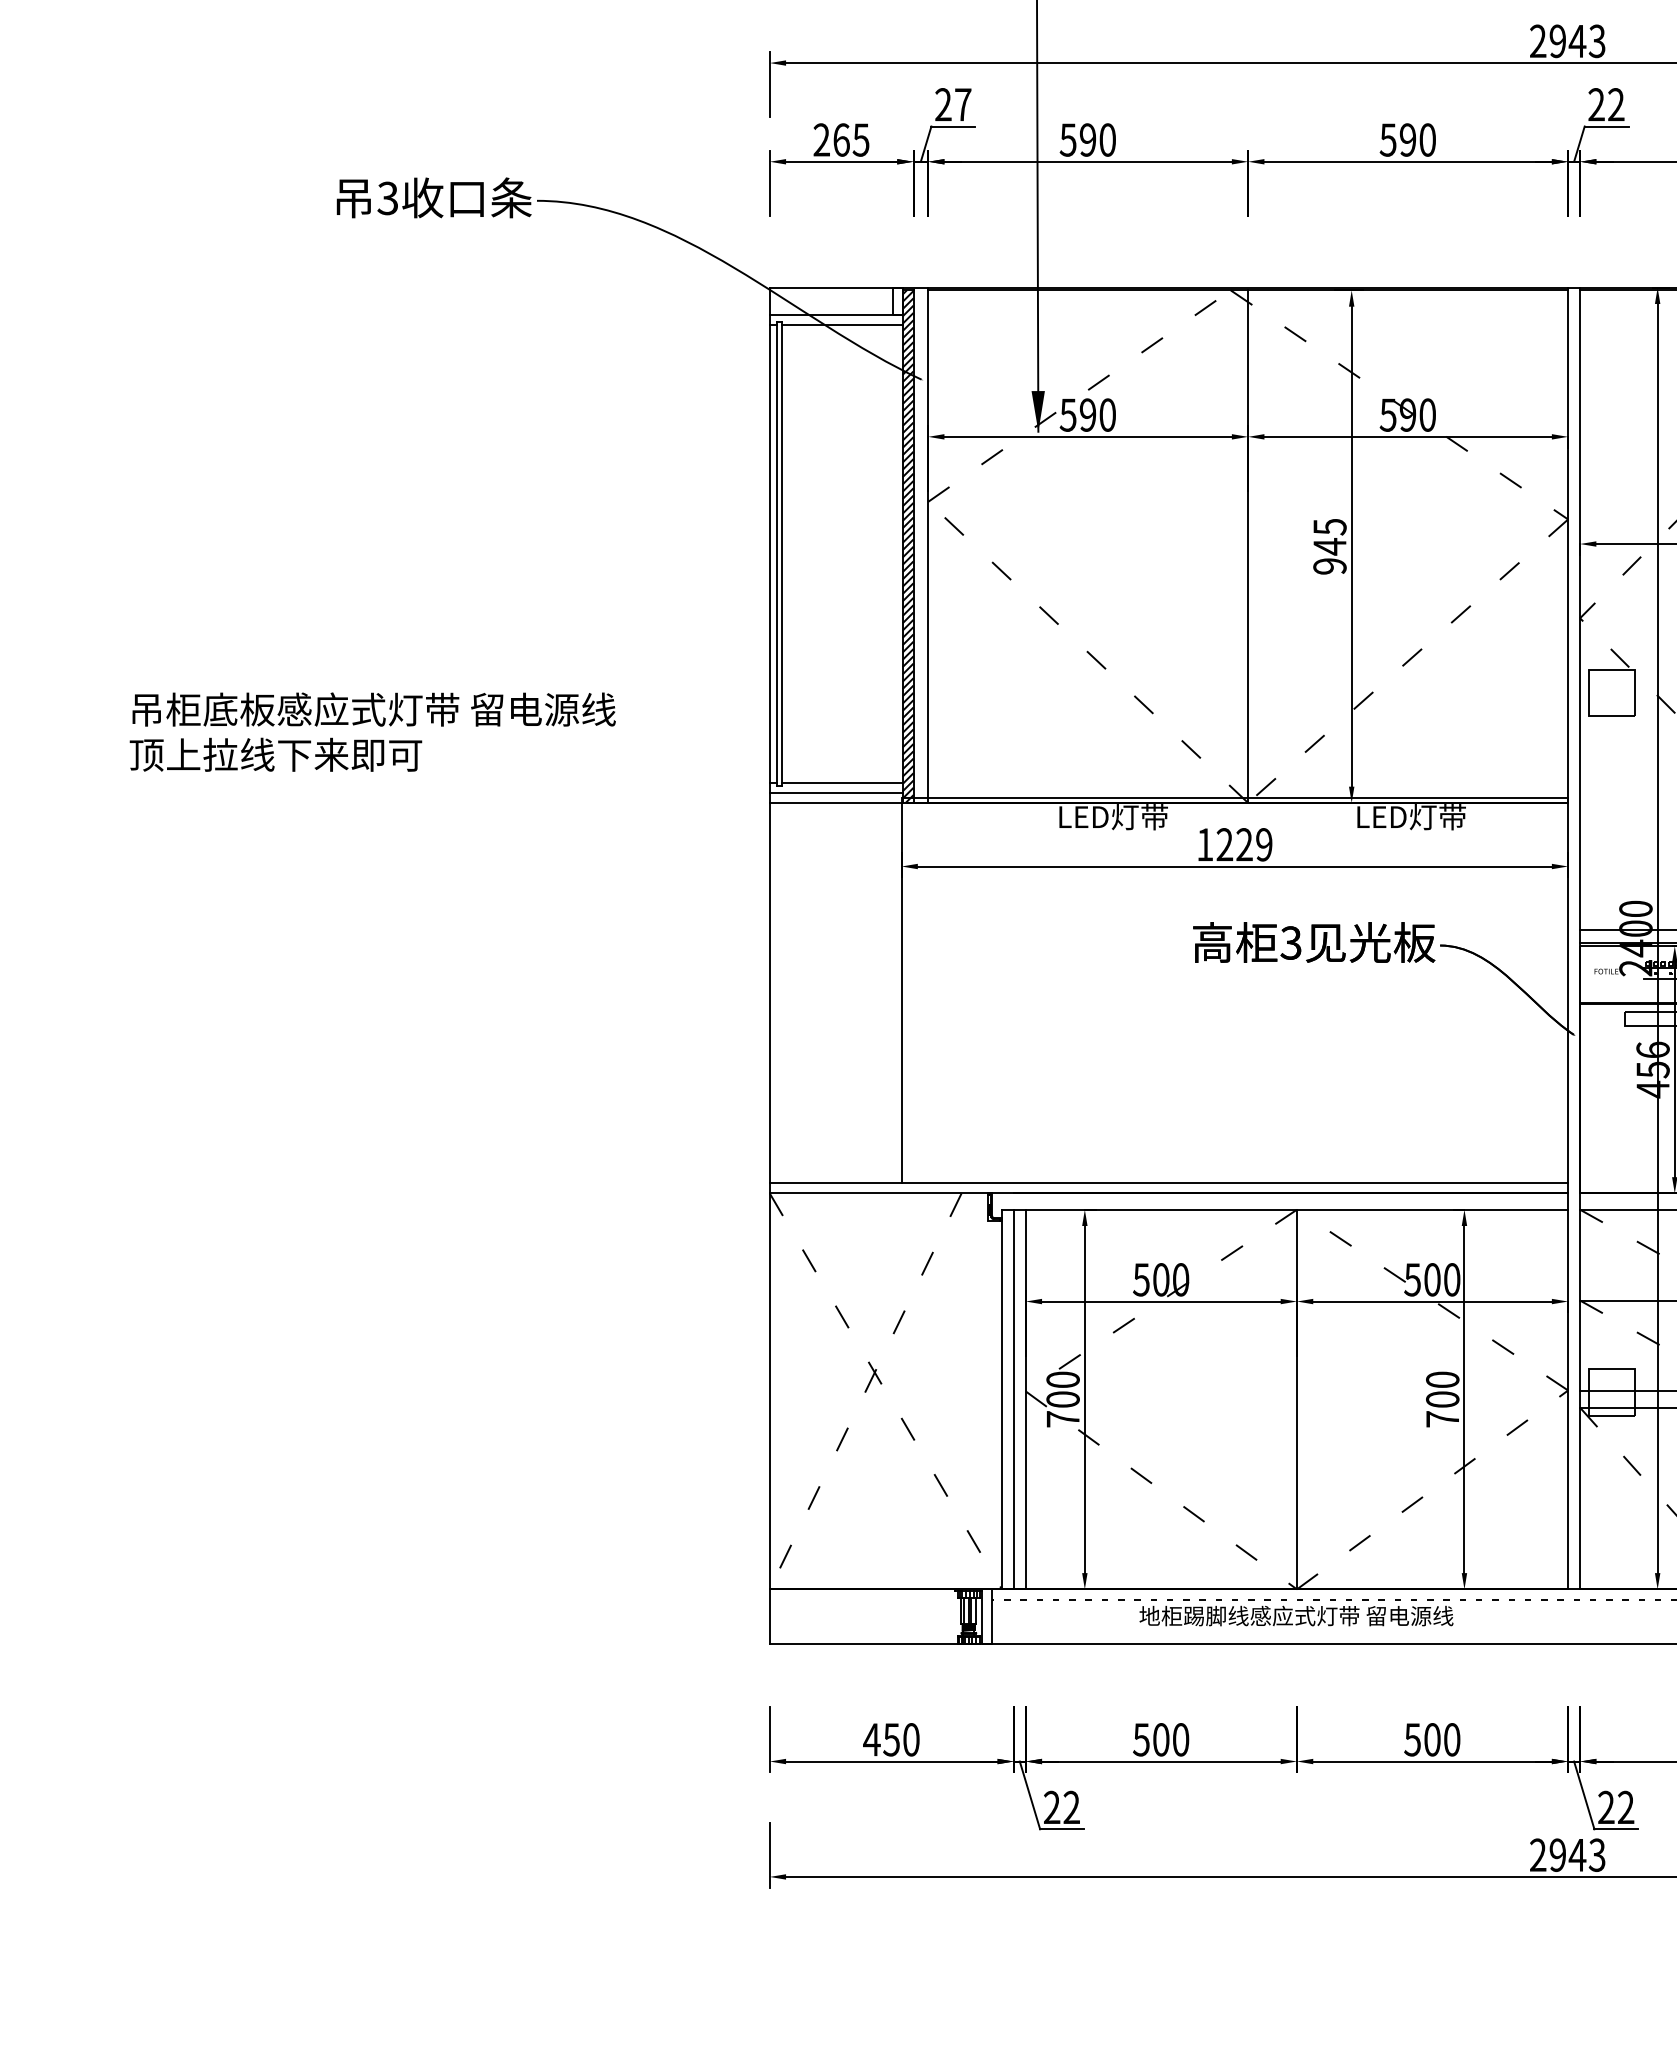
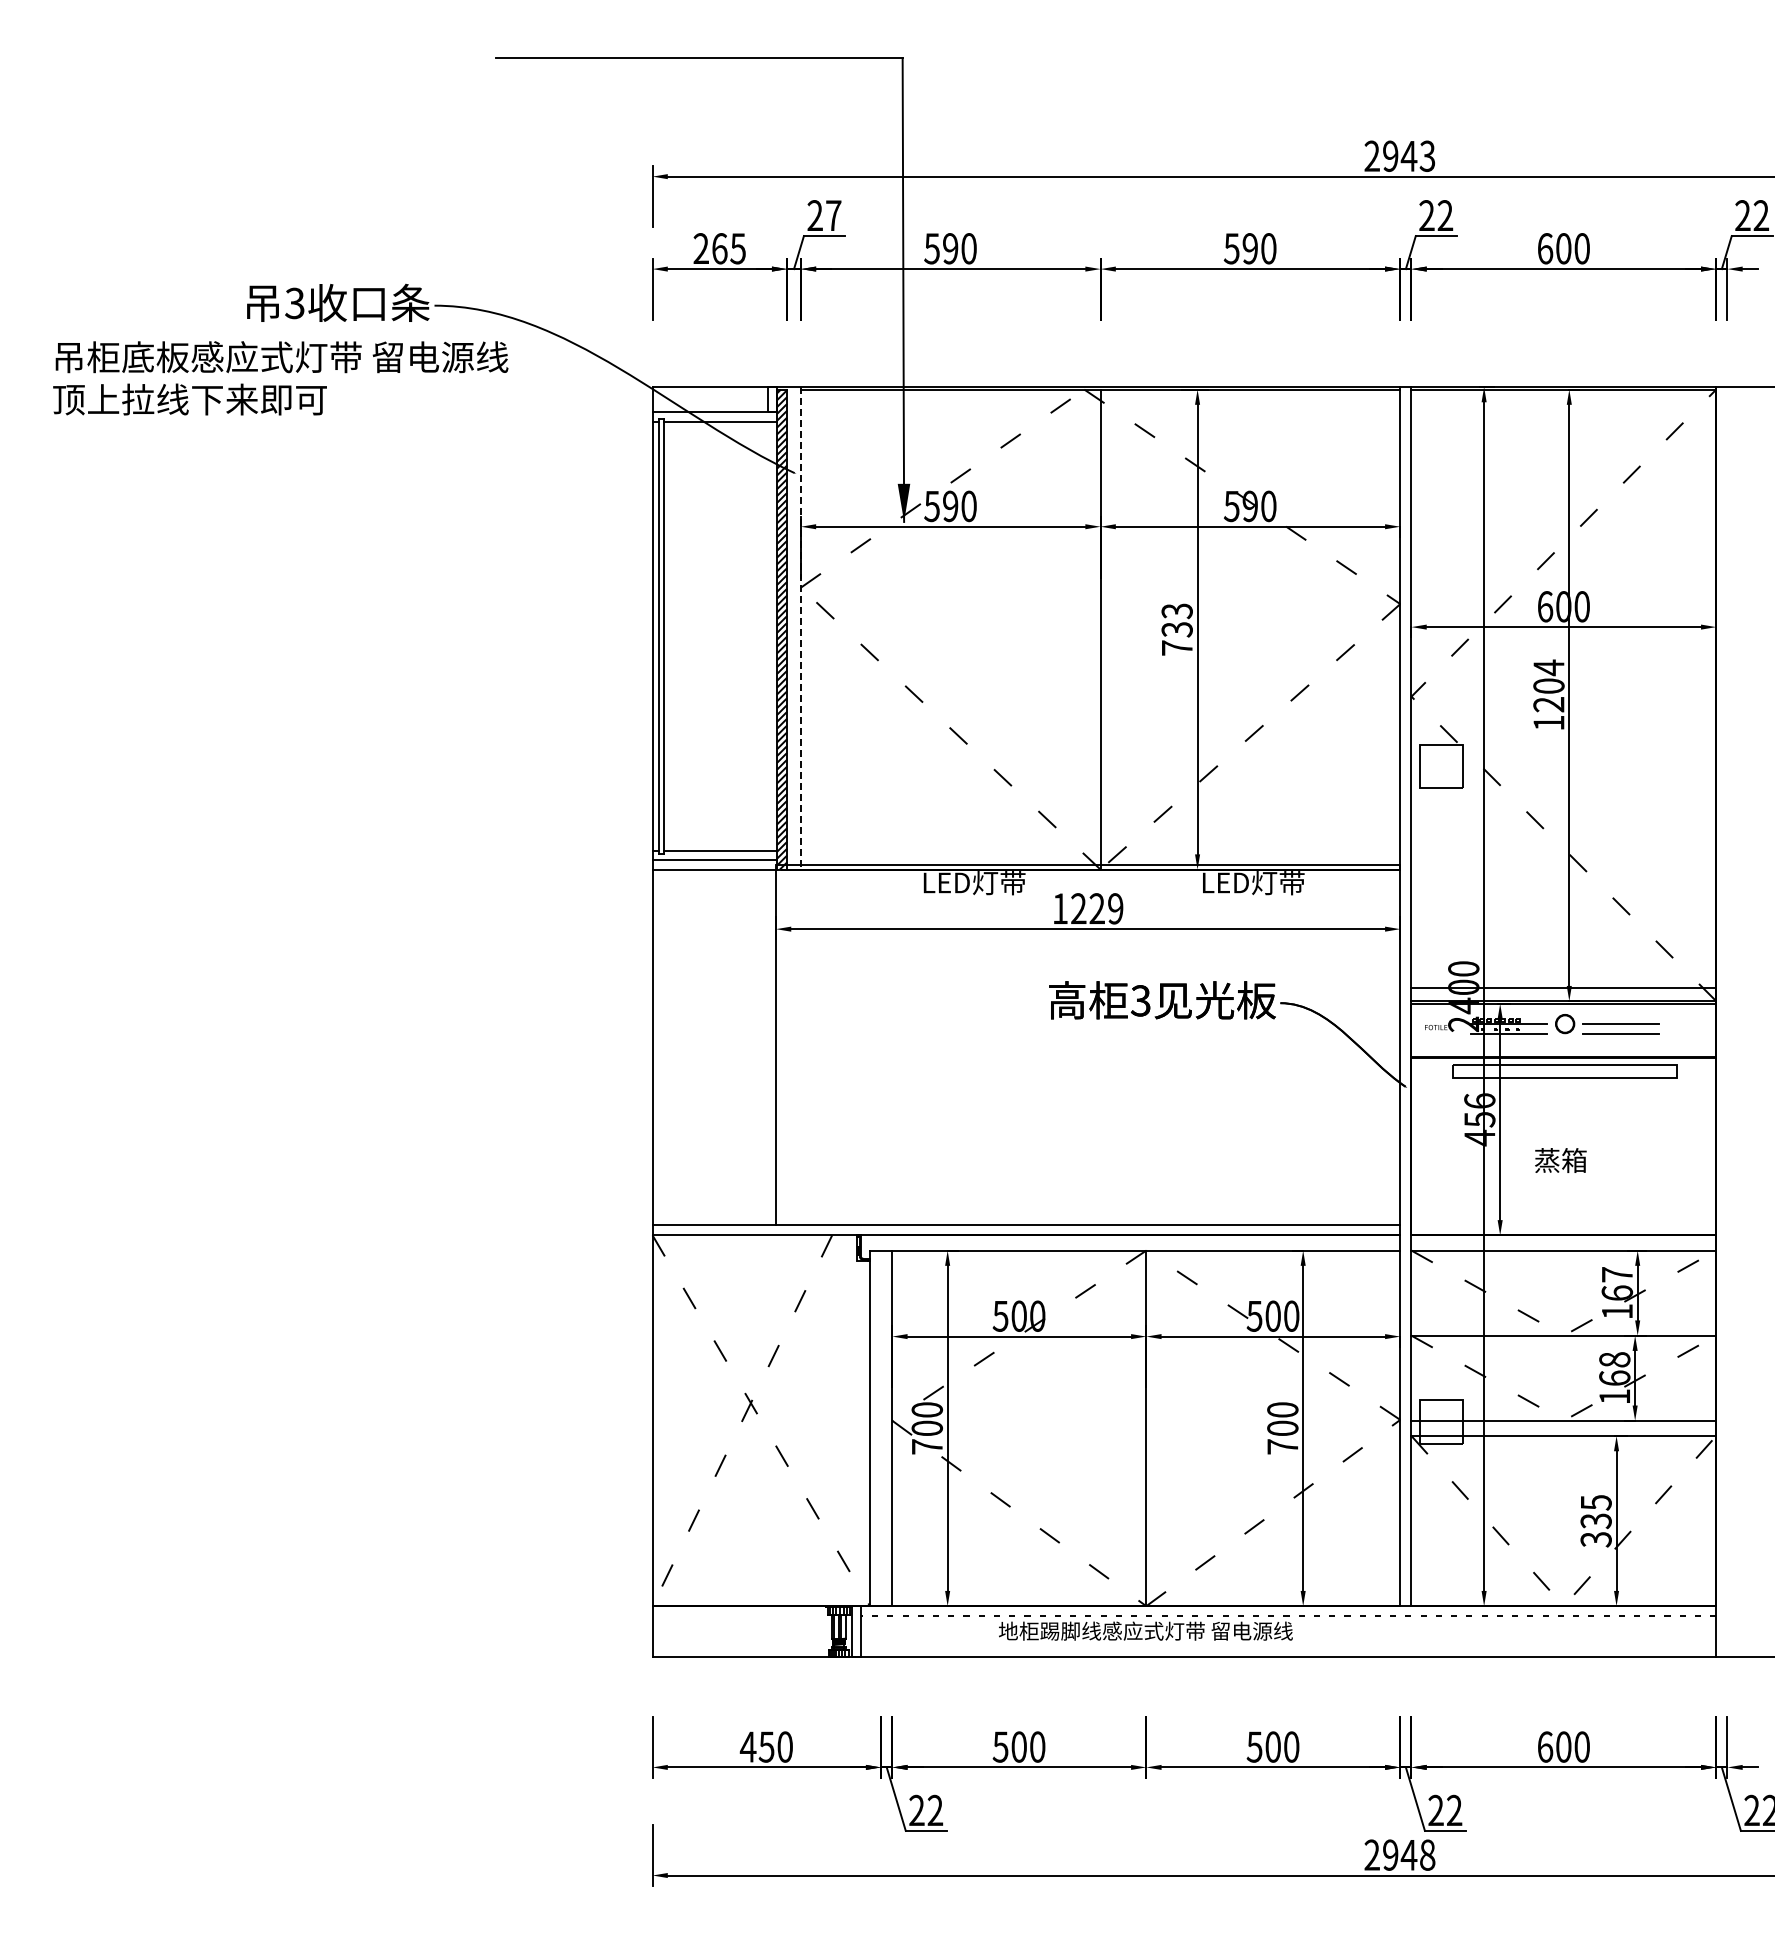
line: (927, 545) -> (800, 628), solid -> dashed
text: (1329, 546) -> (1176, 629), 945 -> 733
text: (372, 732) -> (280, 378), moved
line: (1014, 1399) -> (881, 1428), removed
text: (1597, 1854) -> (1427, 1854), 2943 -> 2948

